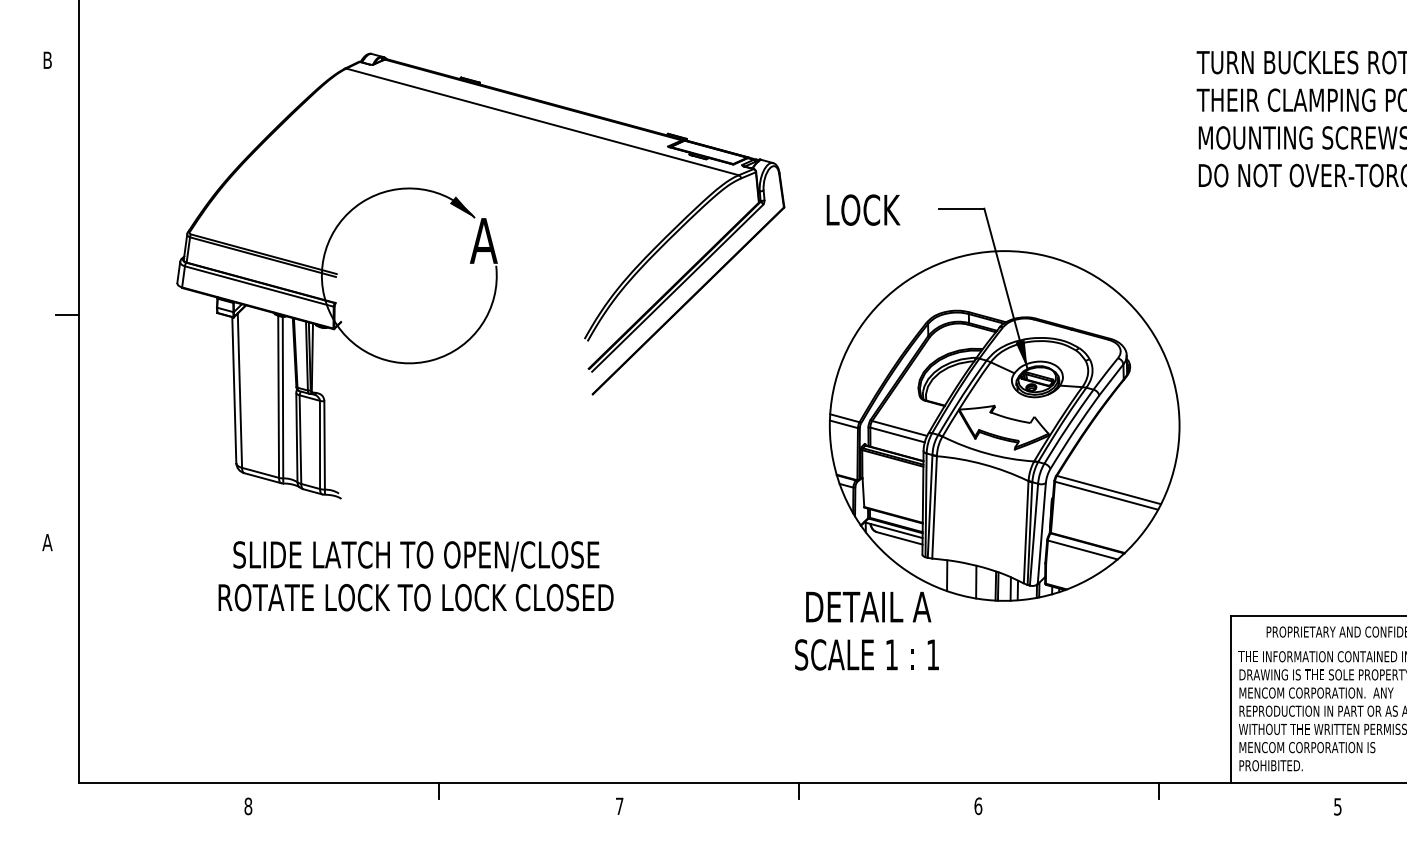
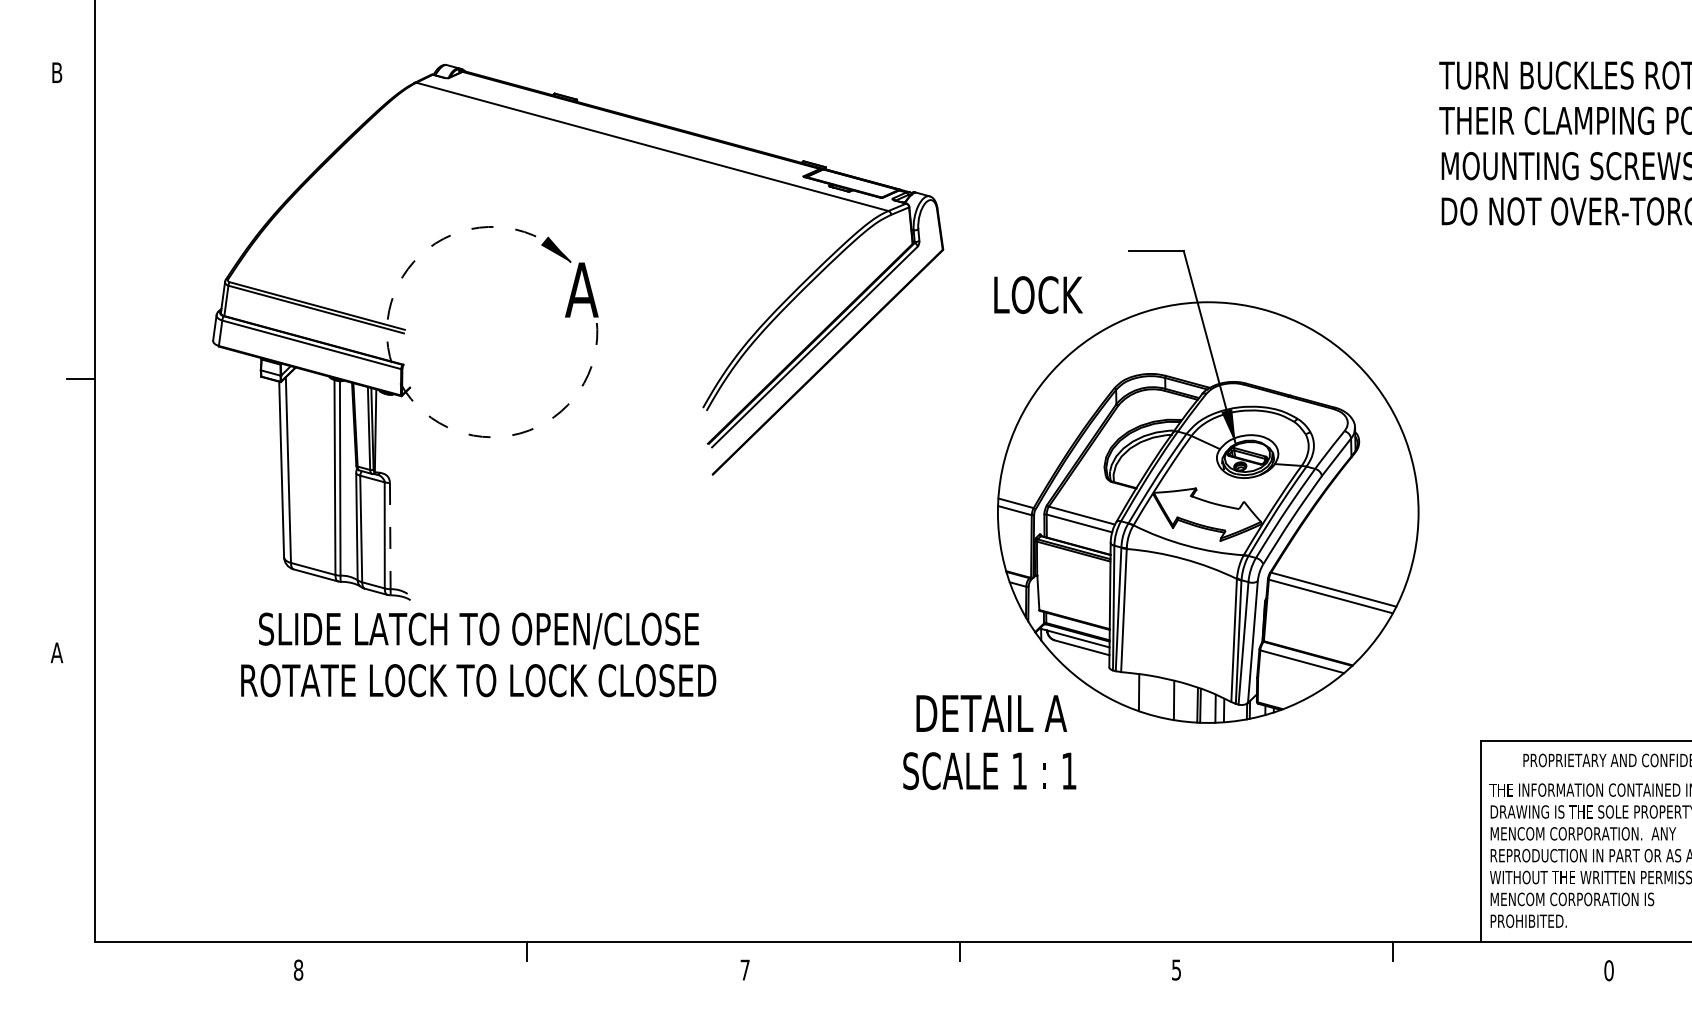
text: (863, 209) -> (1038, 294), moved
arc: (329, 311) -> (396, 374), solid -> dashed
line: (324, 446) -> (390, 537), solid -> dashed
text: (415, 576) -> (477, 655), moved
text: (866, 630) -> (989, 741), moved
text: (978, 806) -> (1176, 970), 6 -> 5
text: (1337, 806) -> (1608, 970), 5 -> 0

